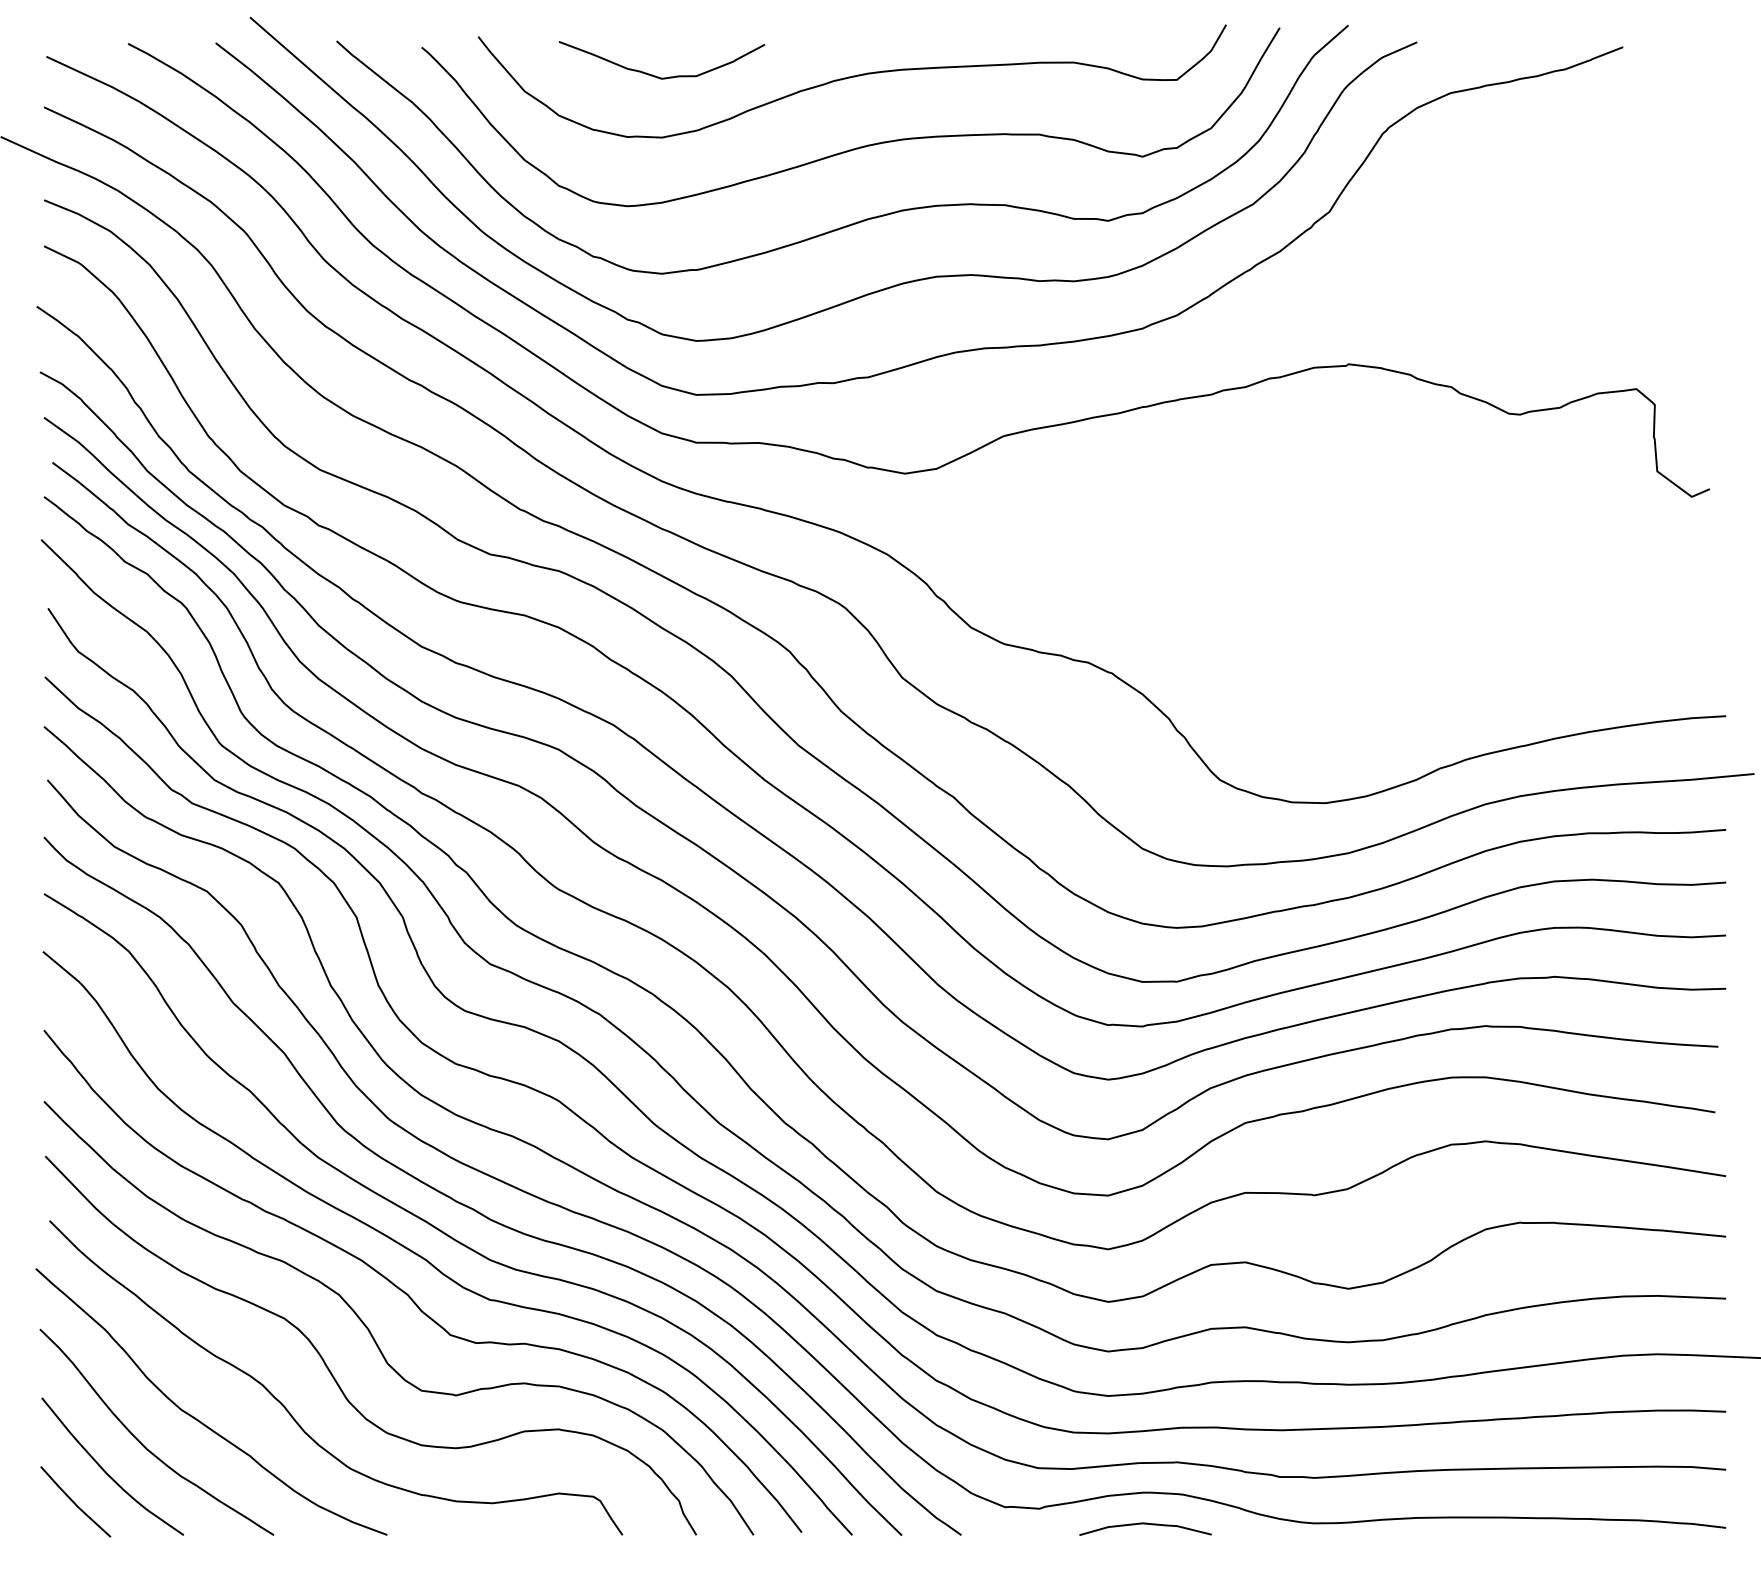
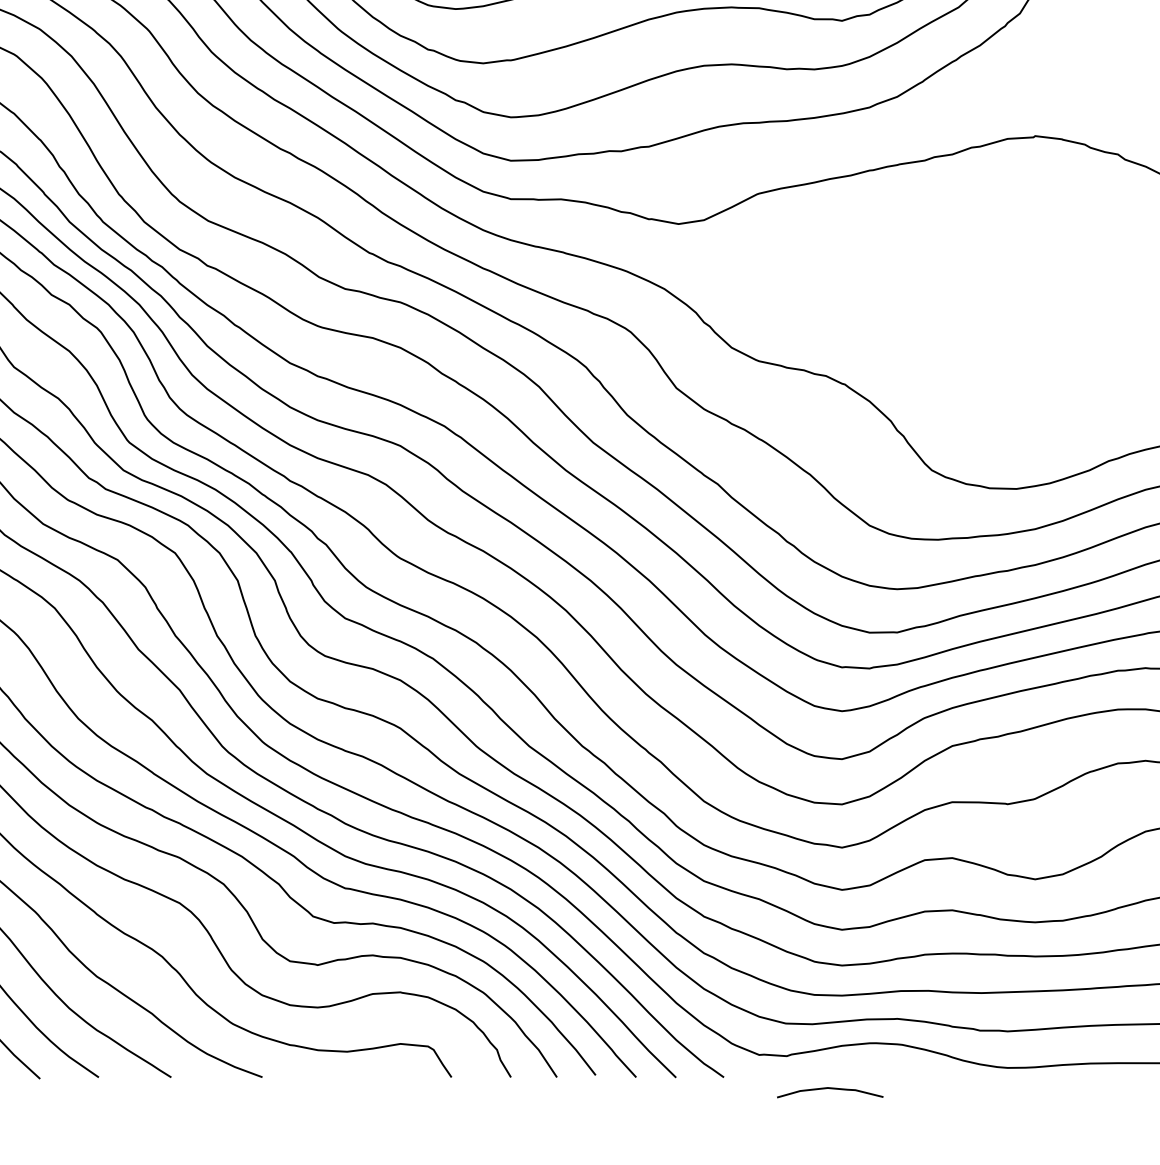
curve: (1145, 1524) -> (830, 1088), moved

